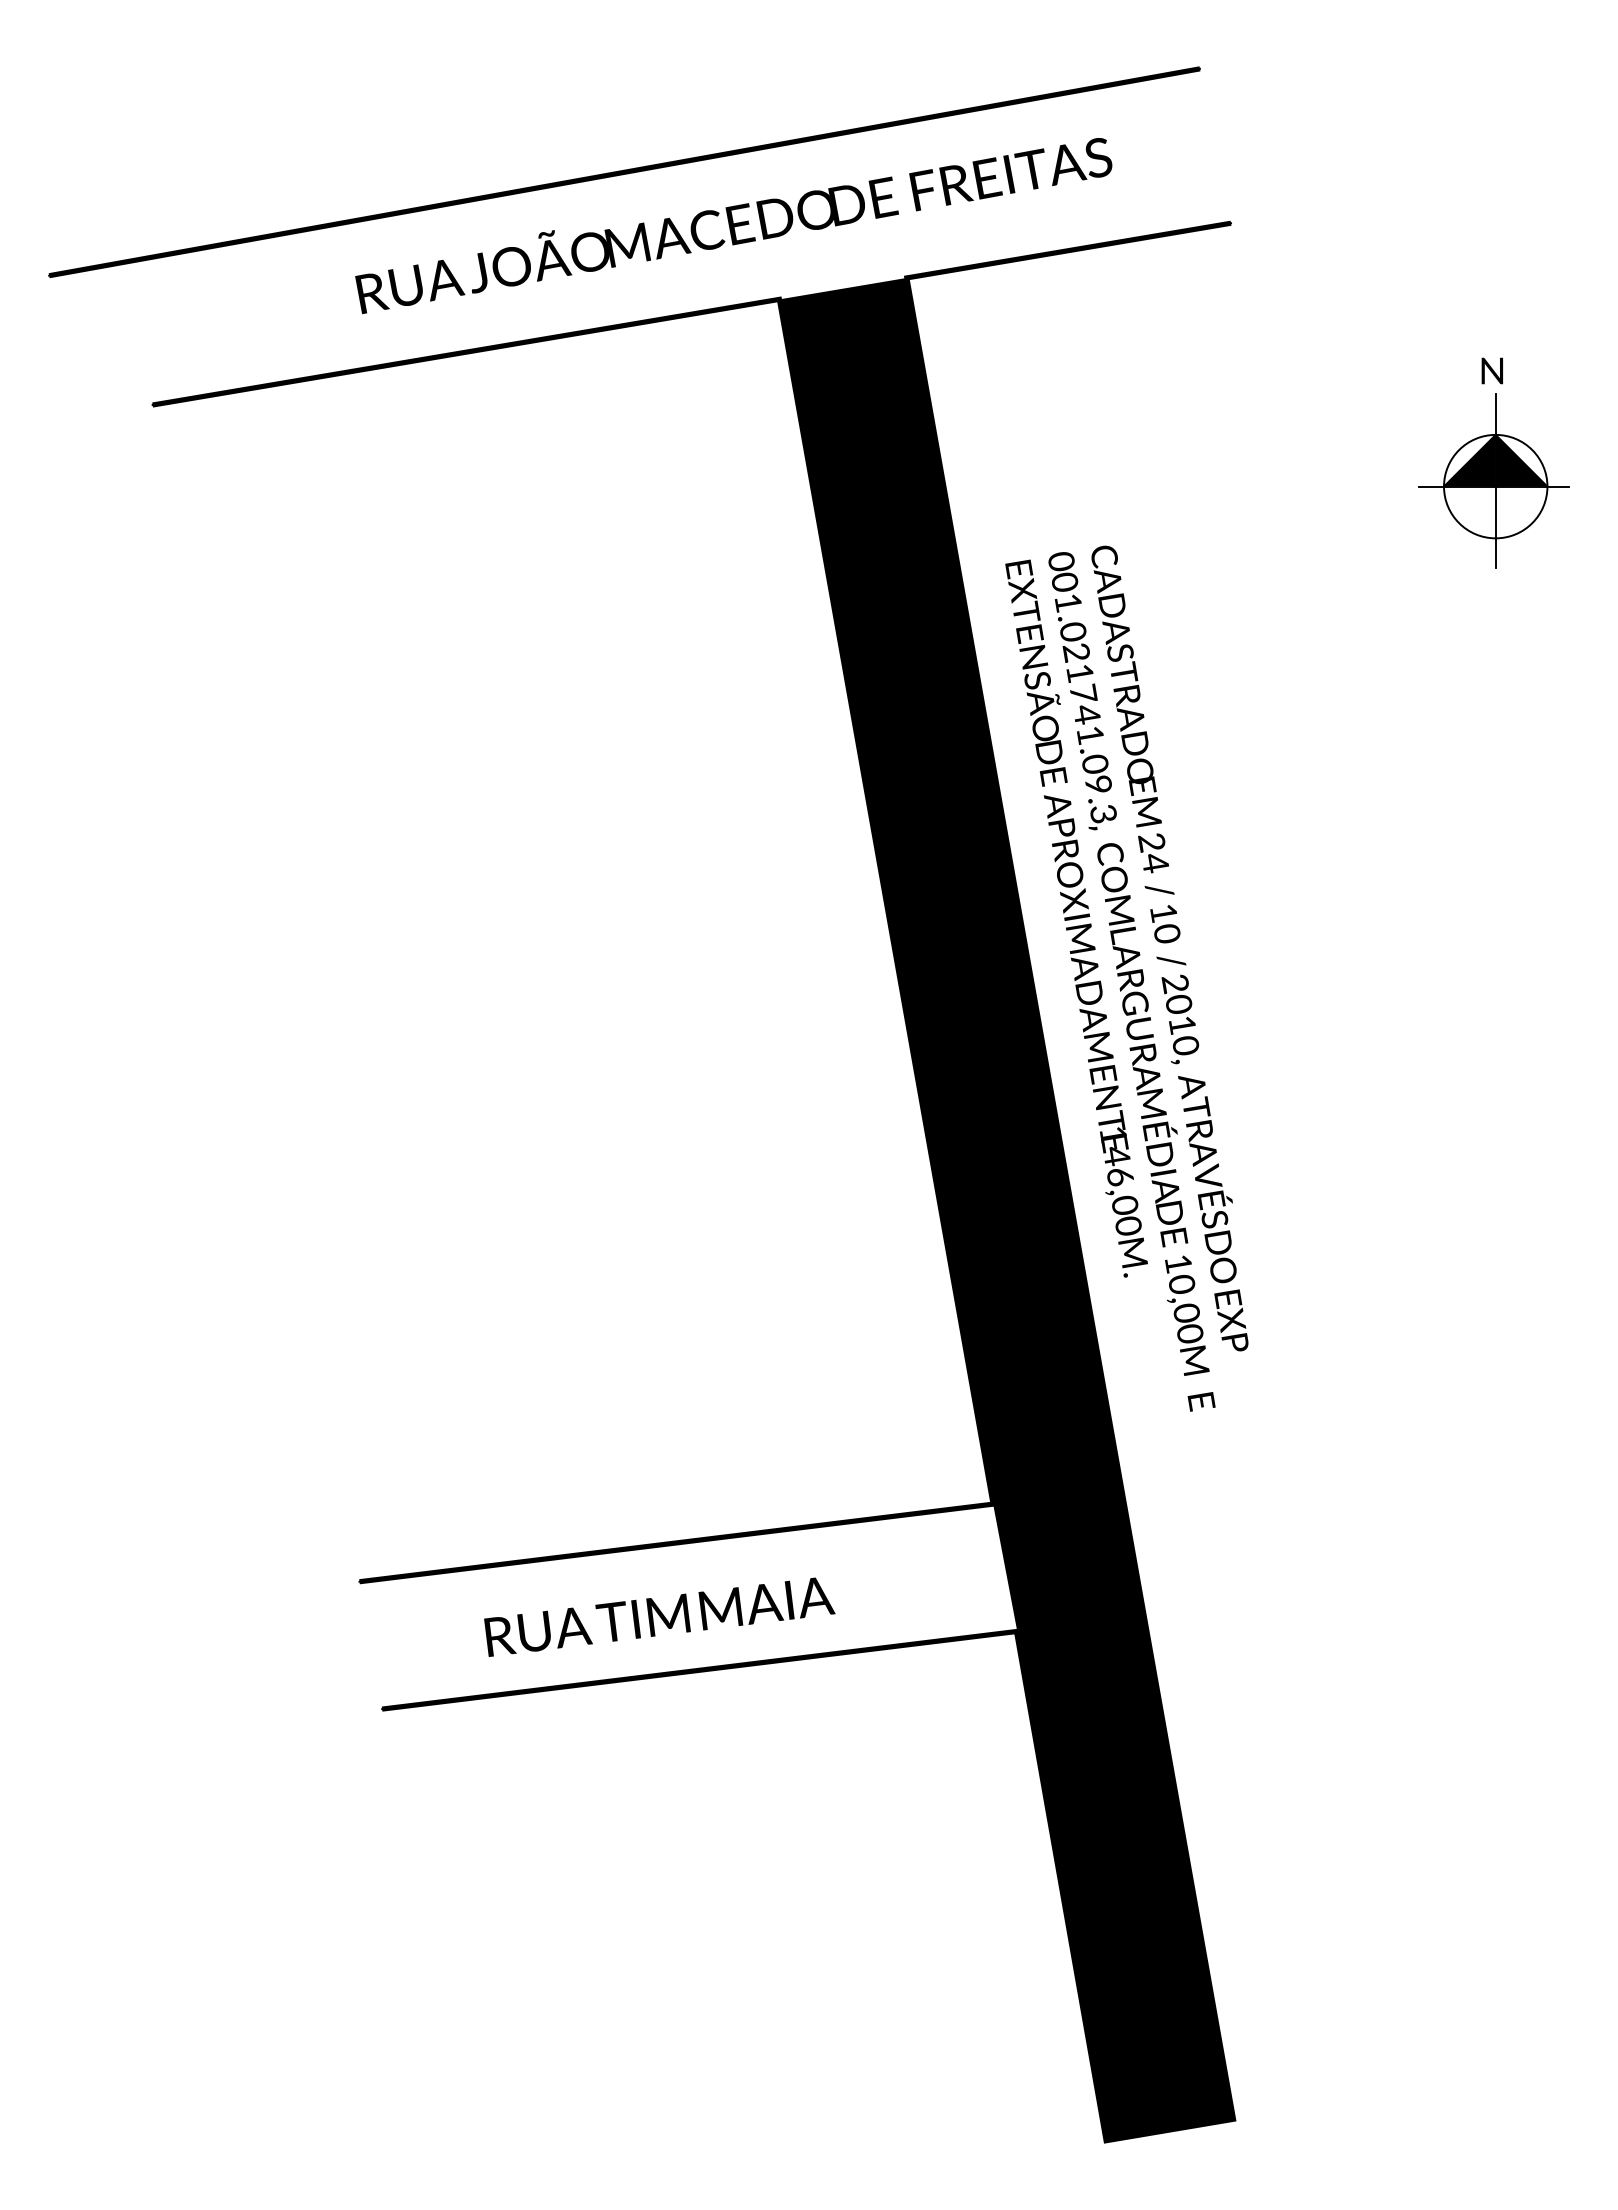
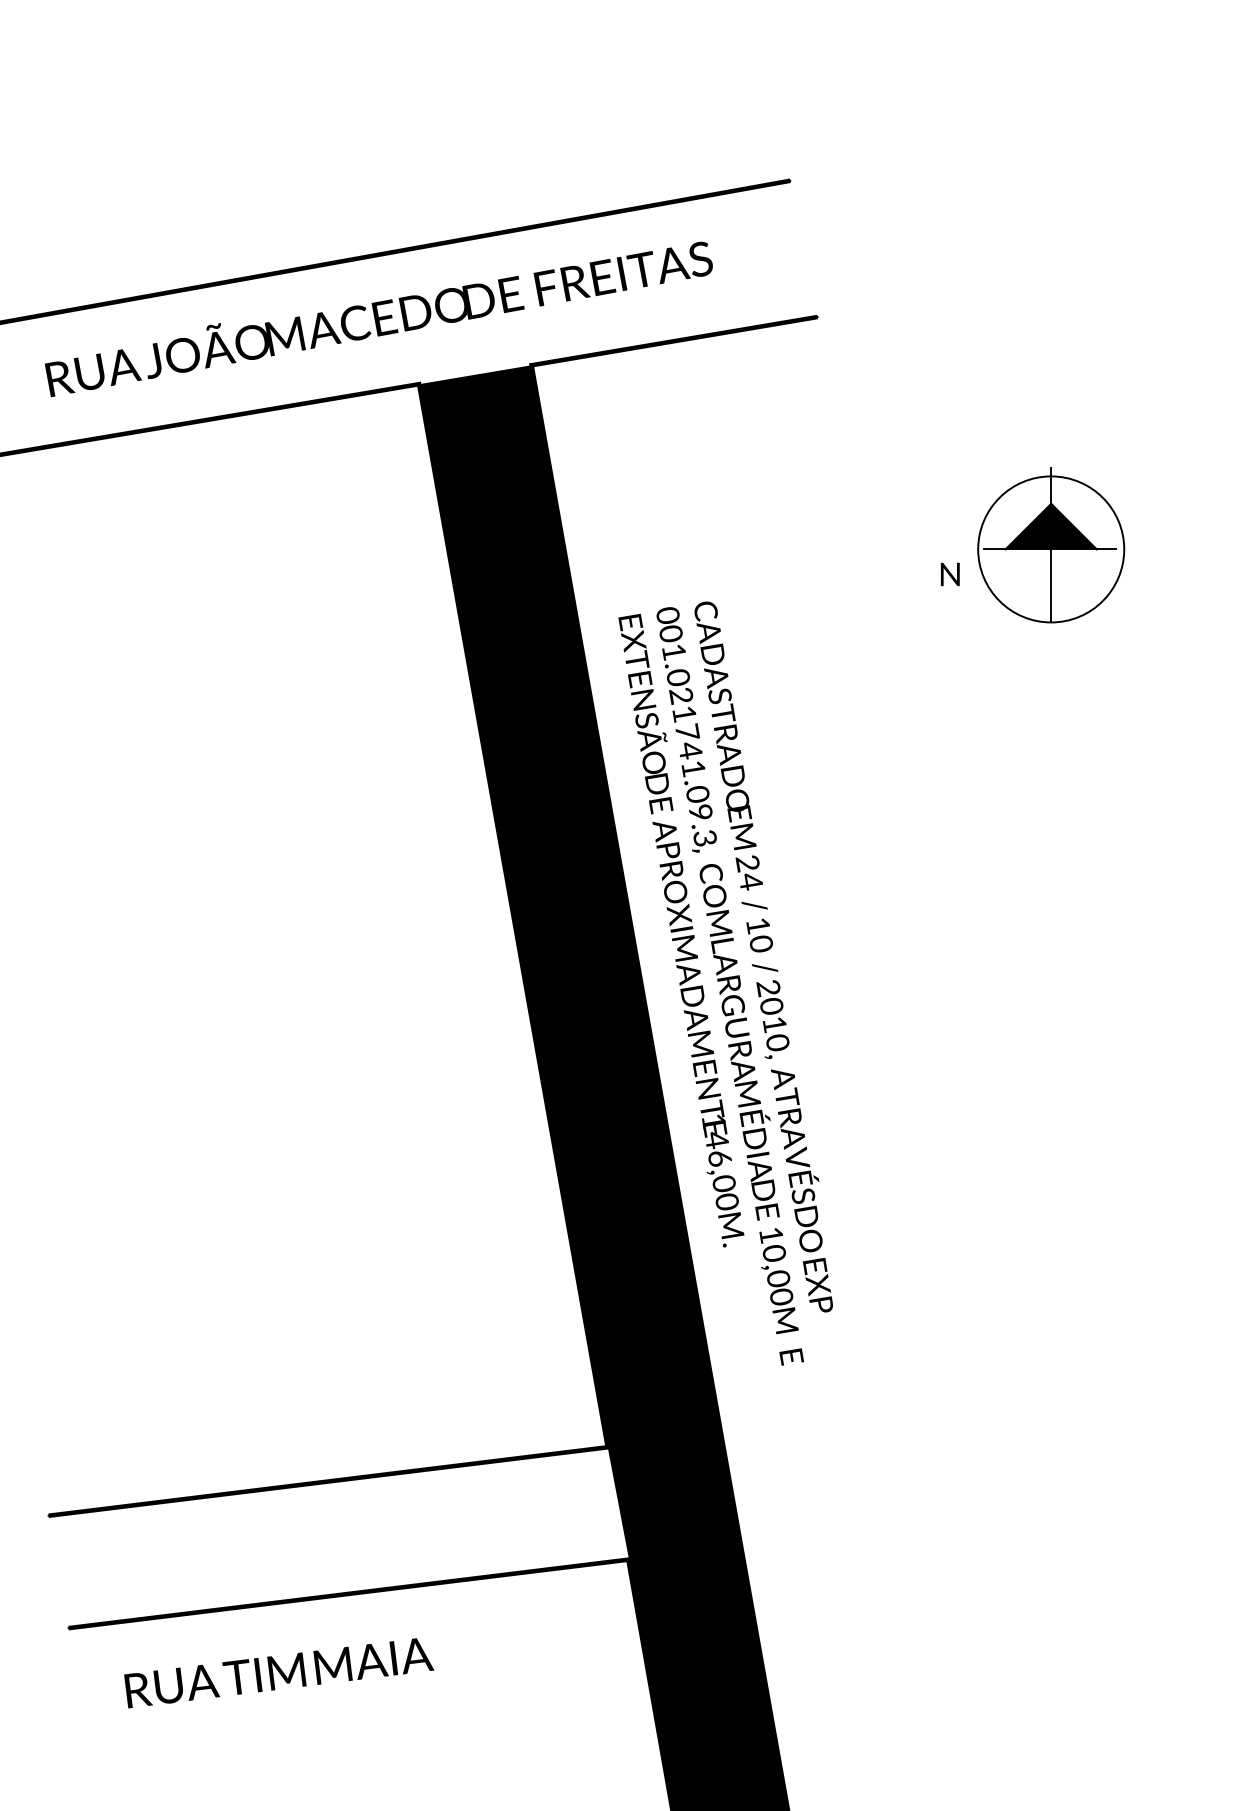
text: (1491, 370) -> (949, 574), moved
circle: (1495, 486) -> (1051, 549), size x1.6
text: (659, 1616) -> (278, 1672), moved

